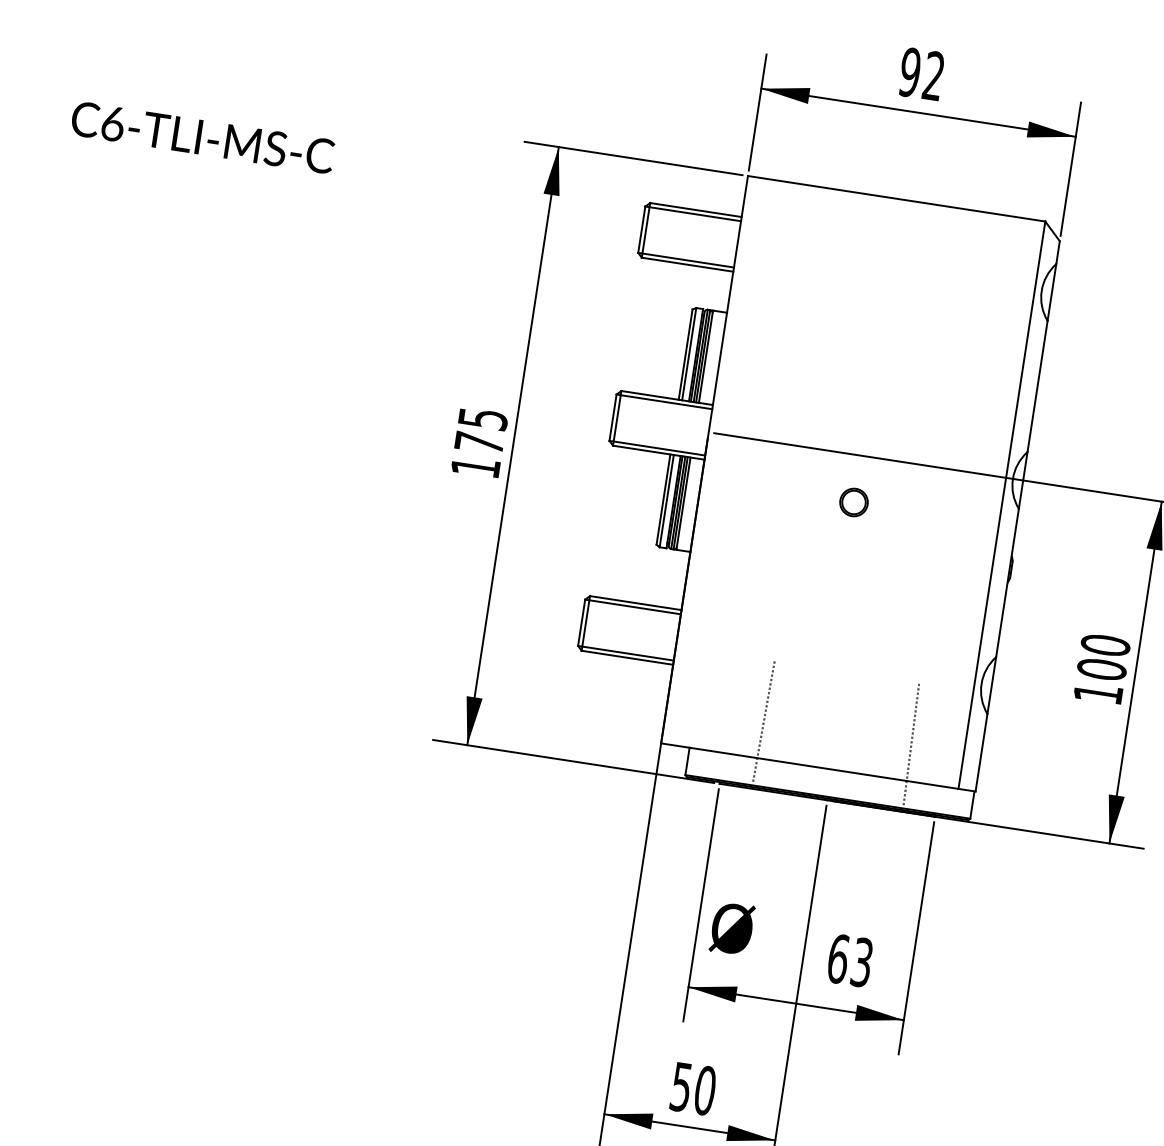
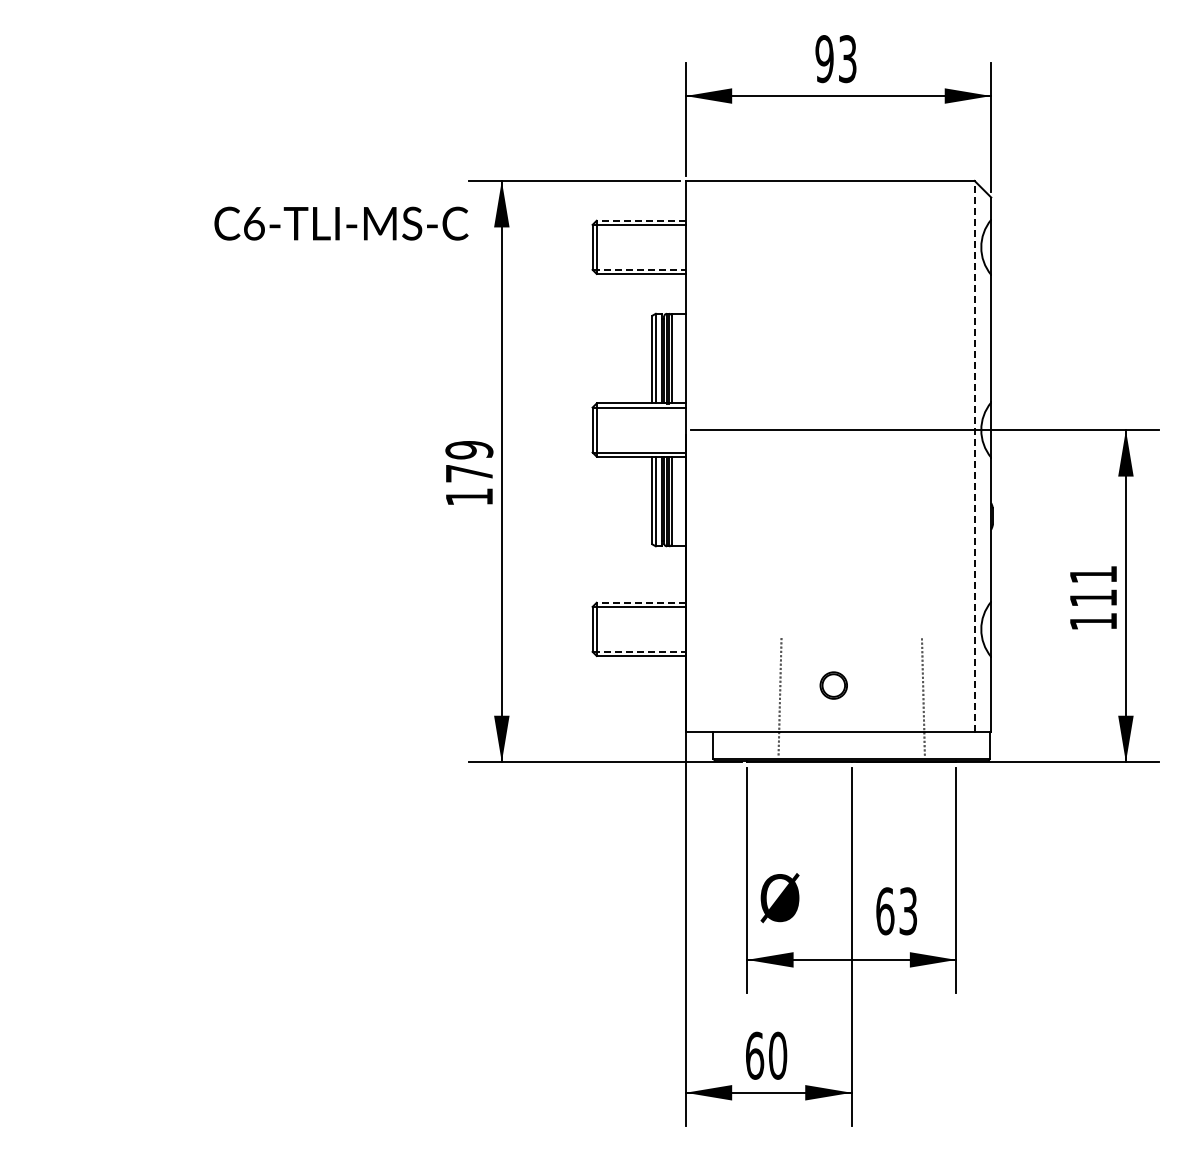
text: (933, 76) -> (847, 59), 92 -> 93
text: (202, 137) -> (341, 223), moved
line: (695, 209) -> (640, 220), solid -> dashed
line: (686, 259) -> (639, 269), solid -> dashed
text: (483, 419) -> (469, 450), 175 -> 179
part: (853, 502) -> (833, 685), moved
line: (1001, 505) -> (974, 456), solid -> dashed
line: (635, 602) -> (640, 602), solid -> dashed
line: (626, 652) -> (639, 651), solid -> dashed
text: (1103, 657) -> (1093, 586), 100 -> 111
text: (682, 1086) -> (755, 1055), 50 -> 60

